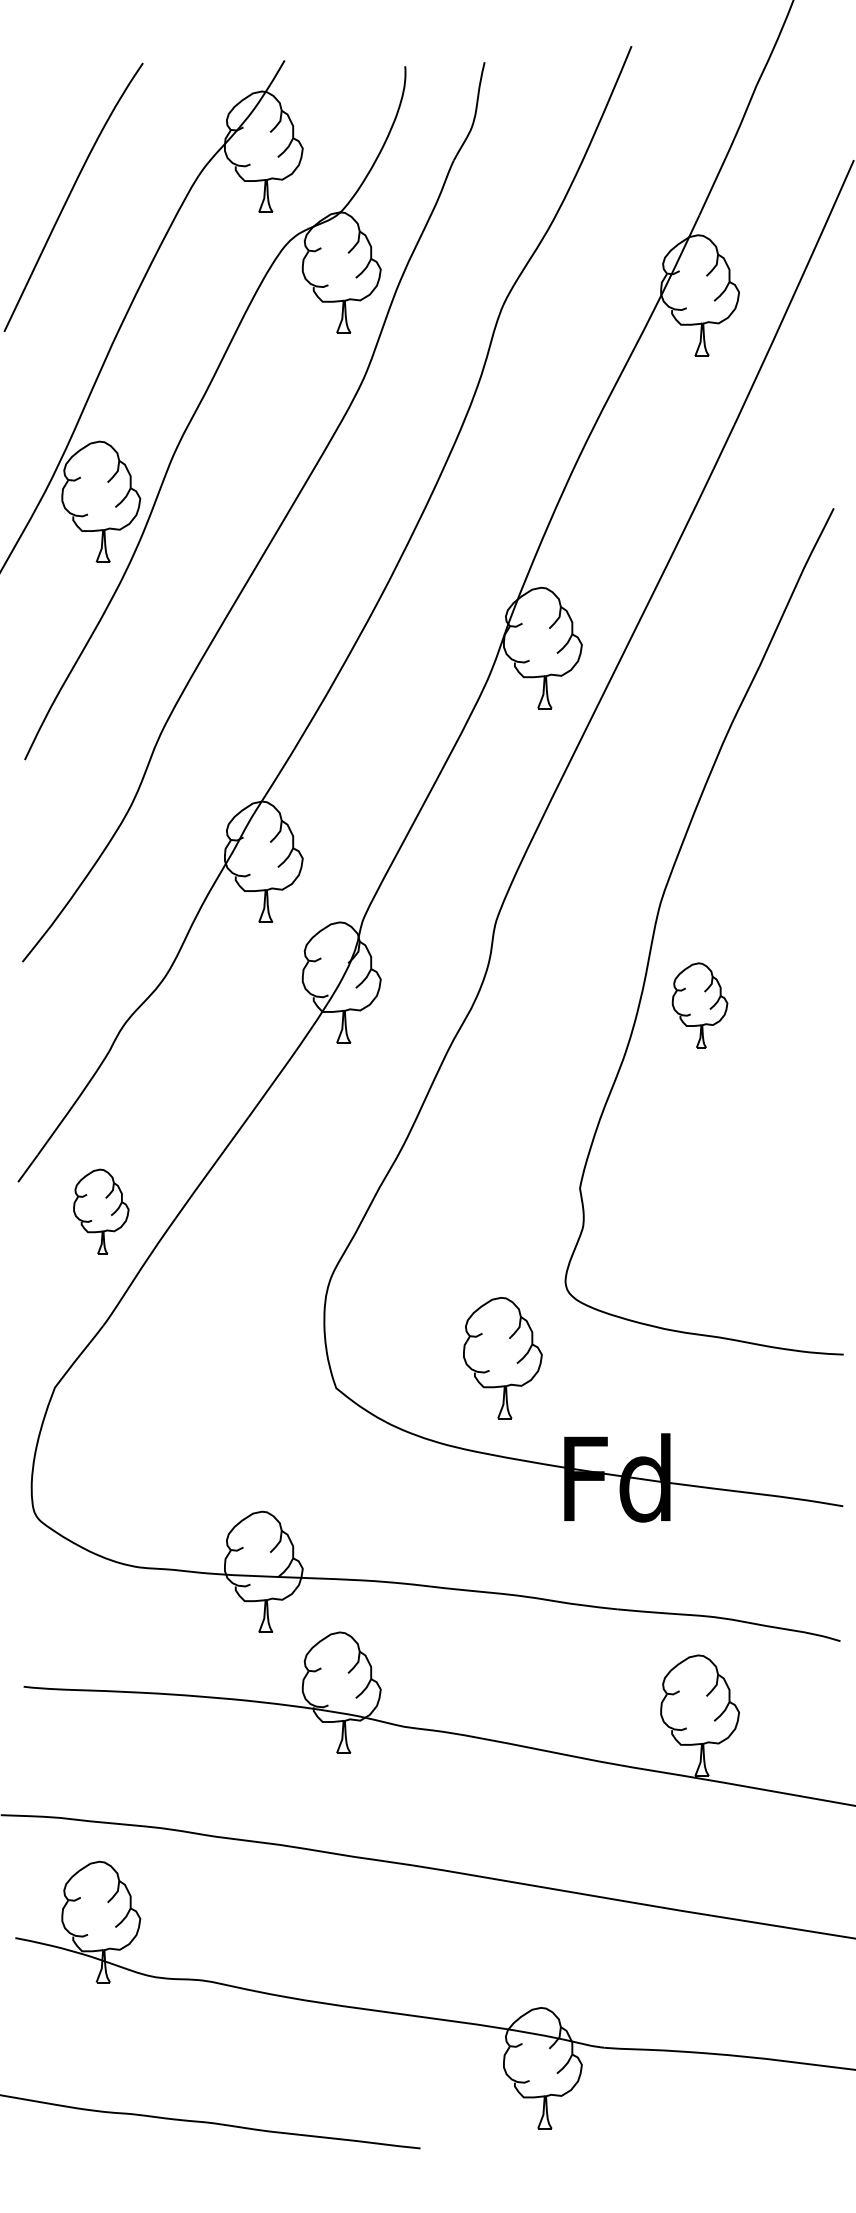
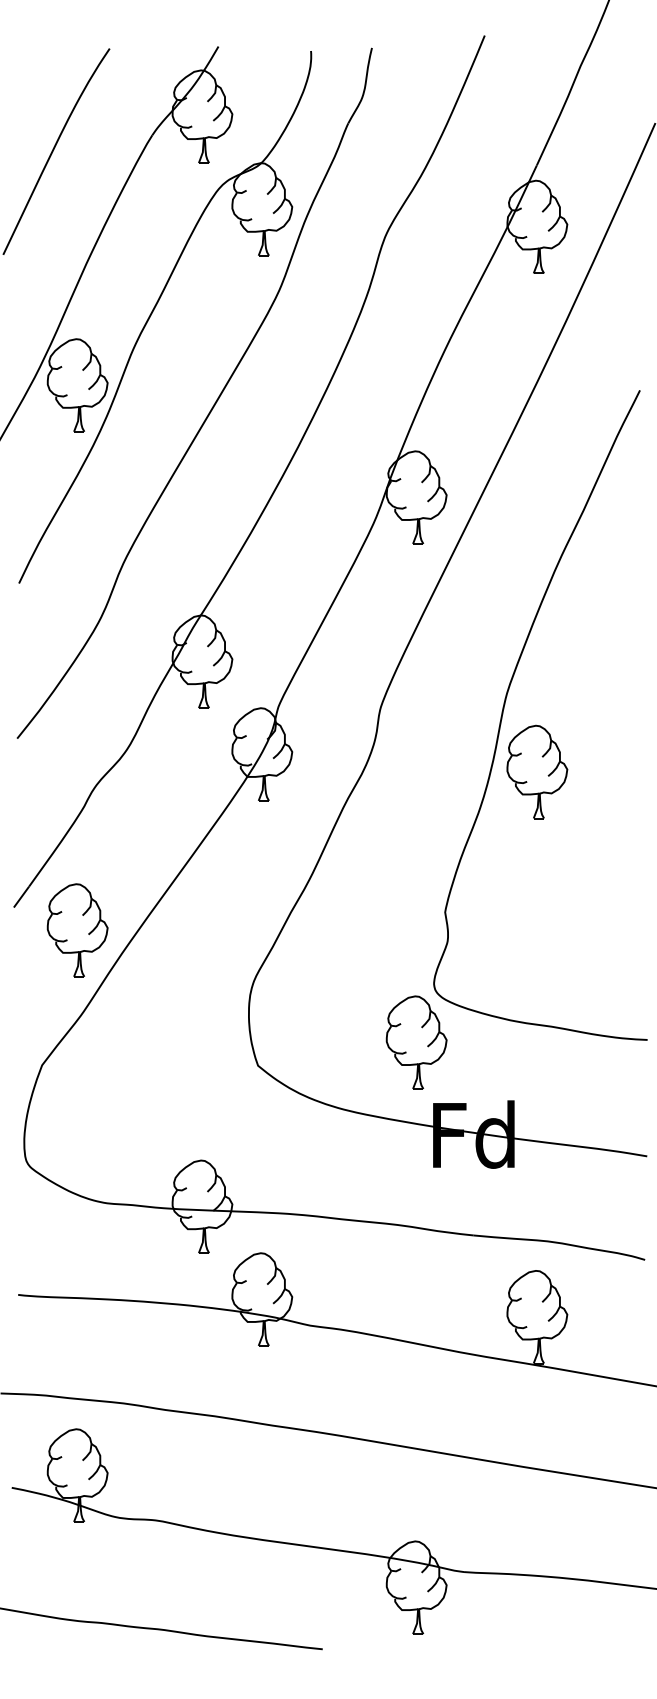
part: (699, 1005) -> (536, 771), size x1.43
part: (101, 1211) -> (77, 930), size x1.43
part: (502, 1358) -> (416, 1042), moved

